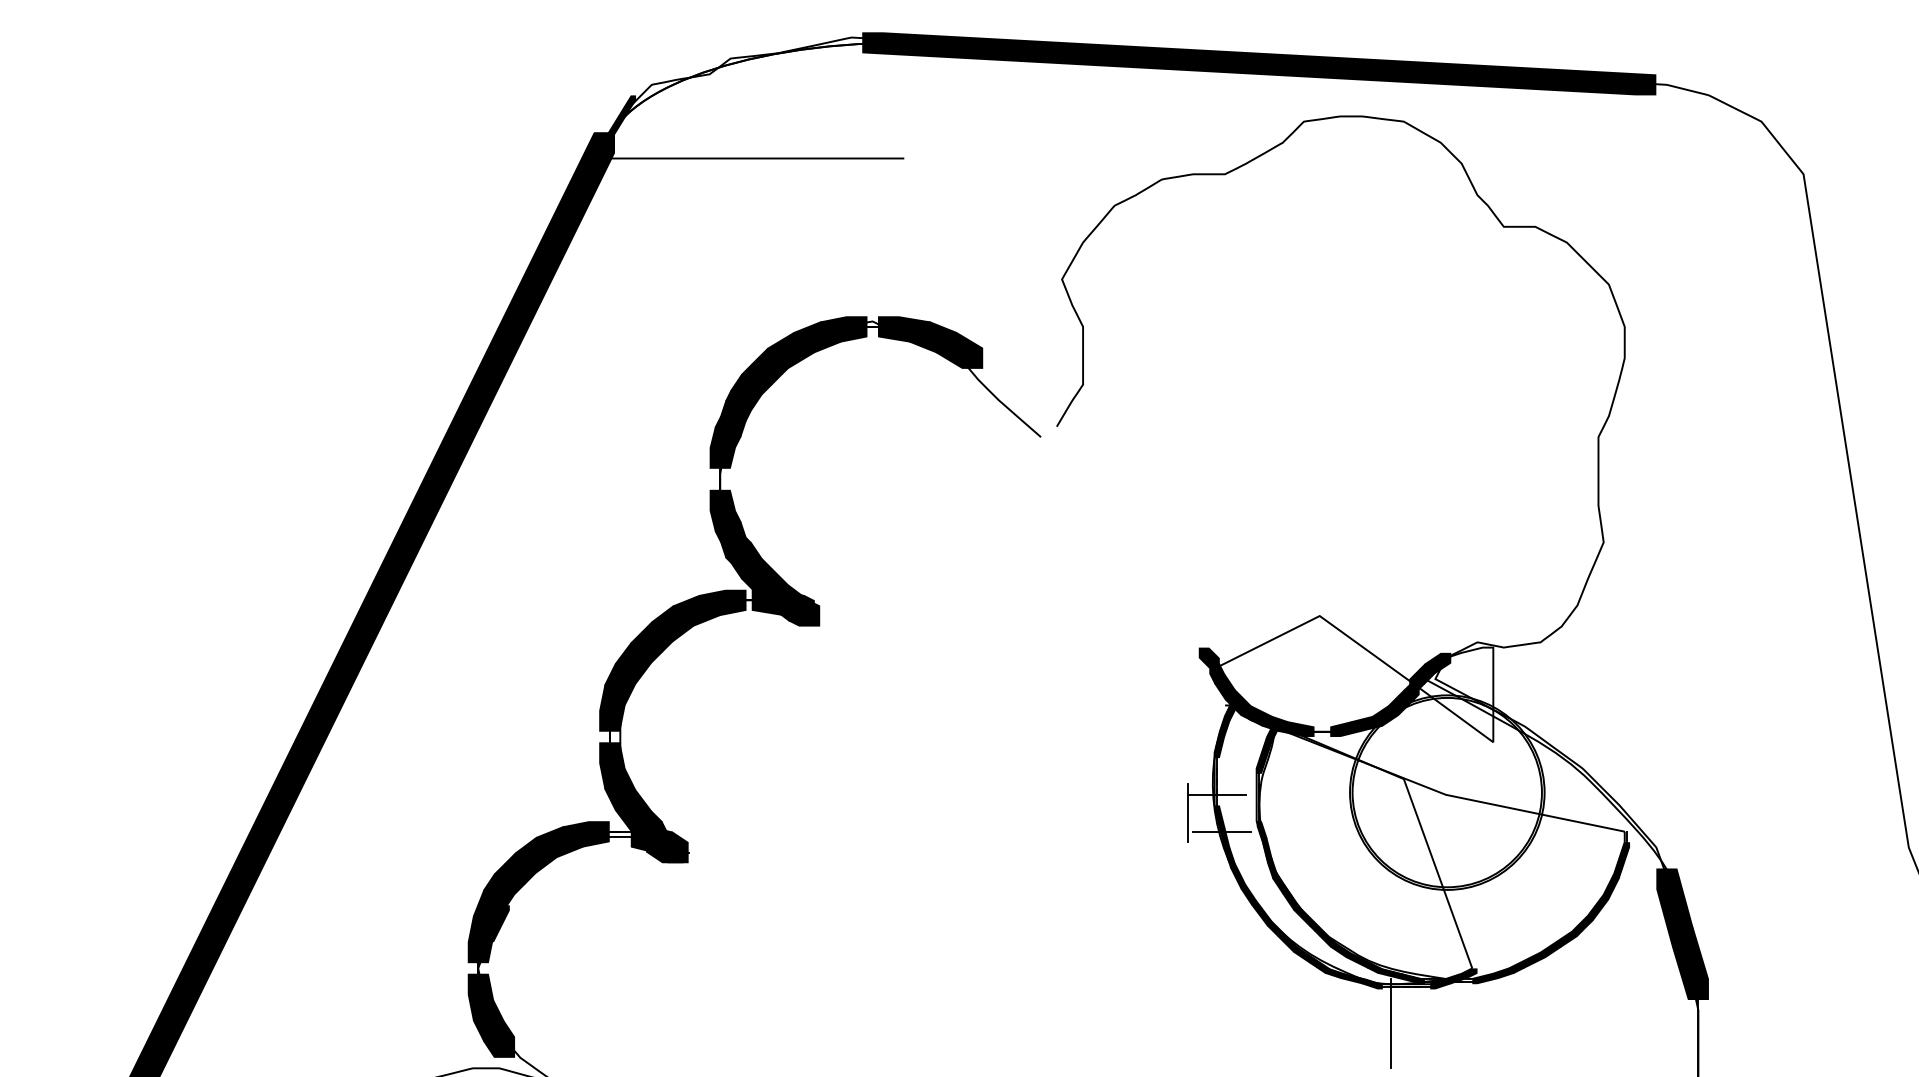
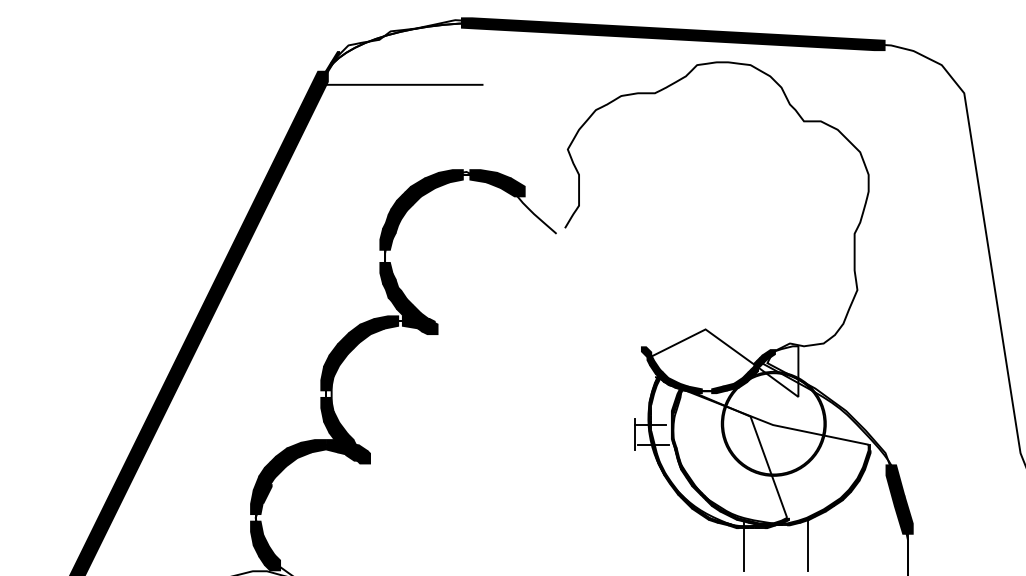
fill: (631, 834) -> (337, 446), added
fill: (679, 855) -> (363, 457), added
line: (1512, 1018) -> (808, 544), added
fill: (509, 1051) -> (272, 562), added

